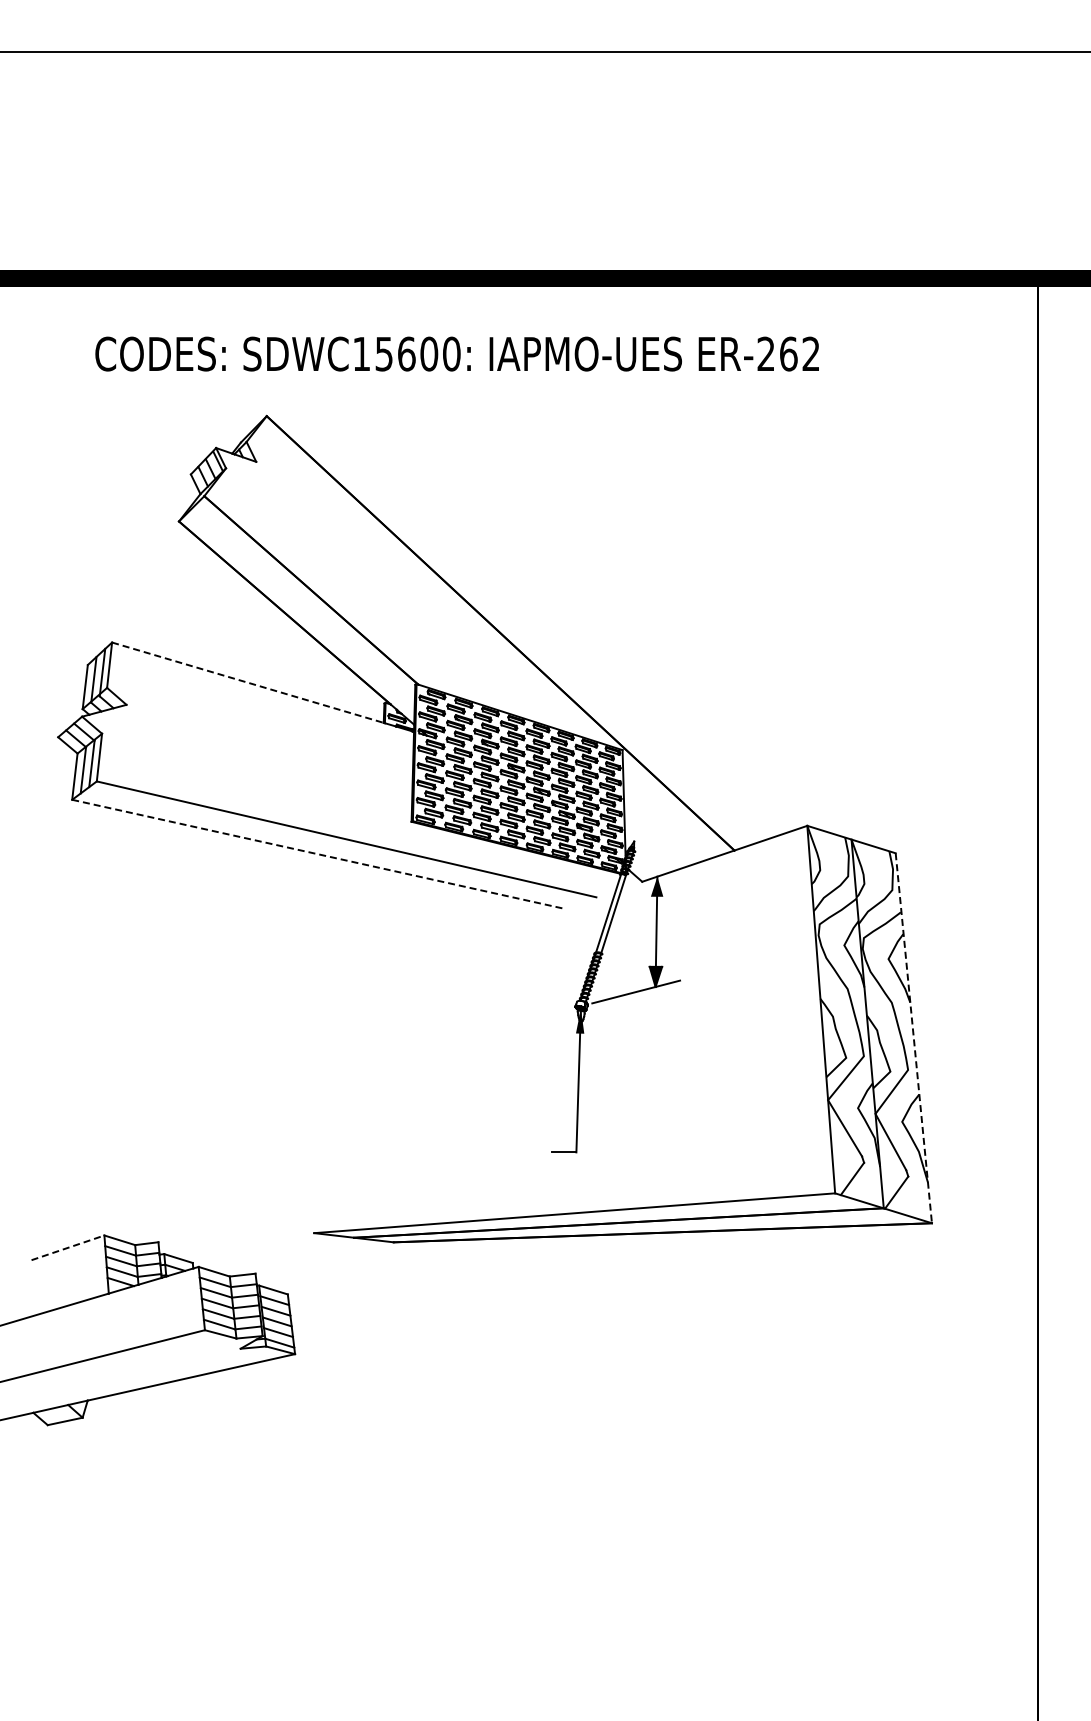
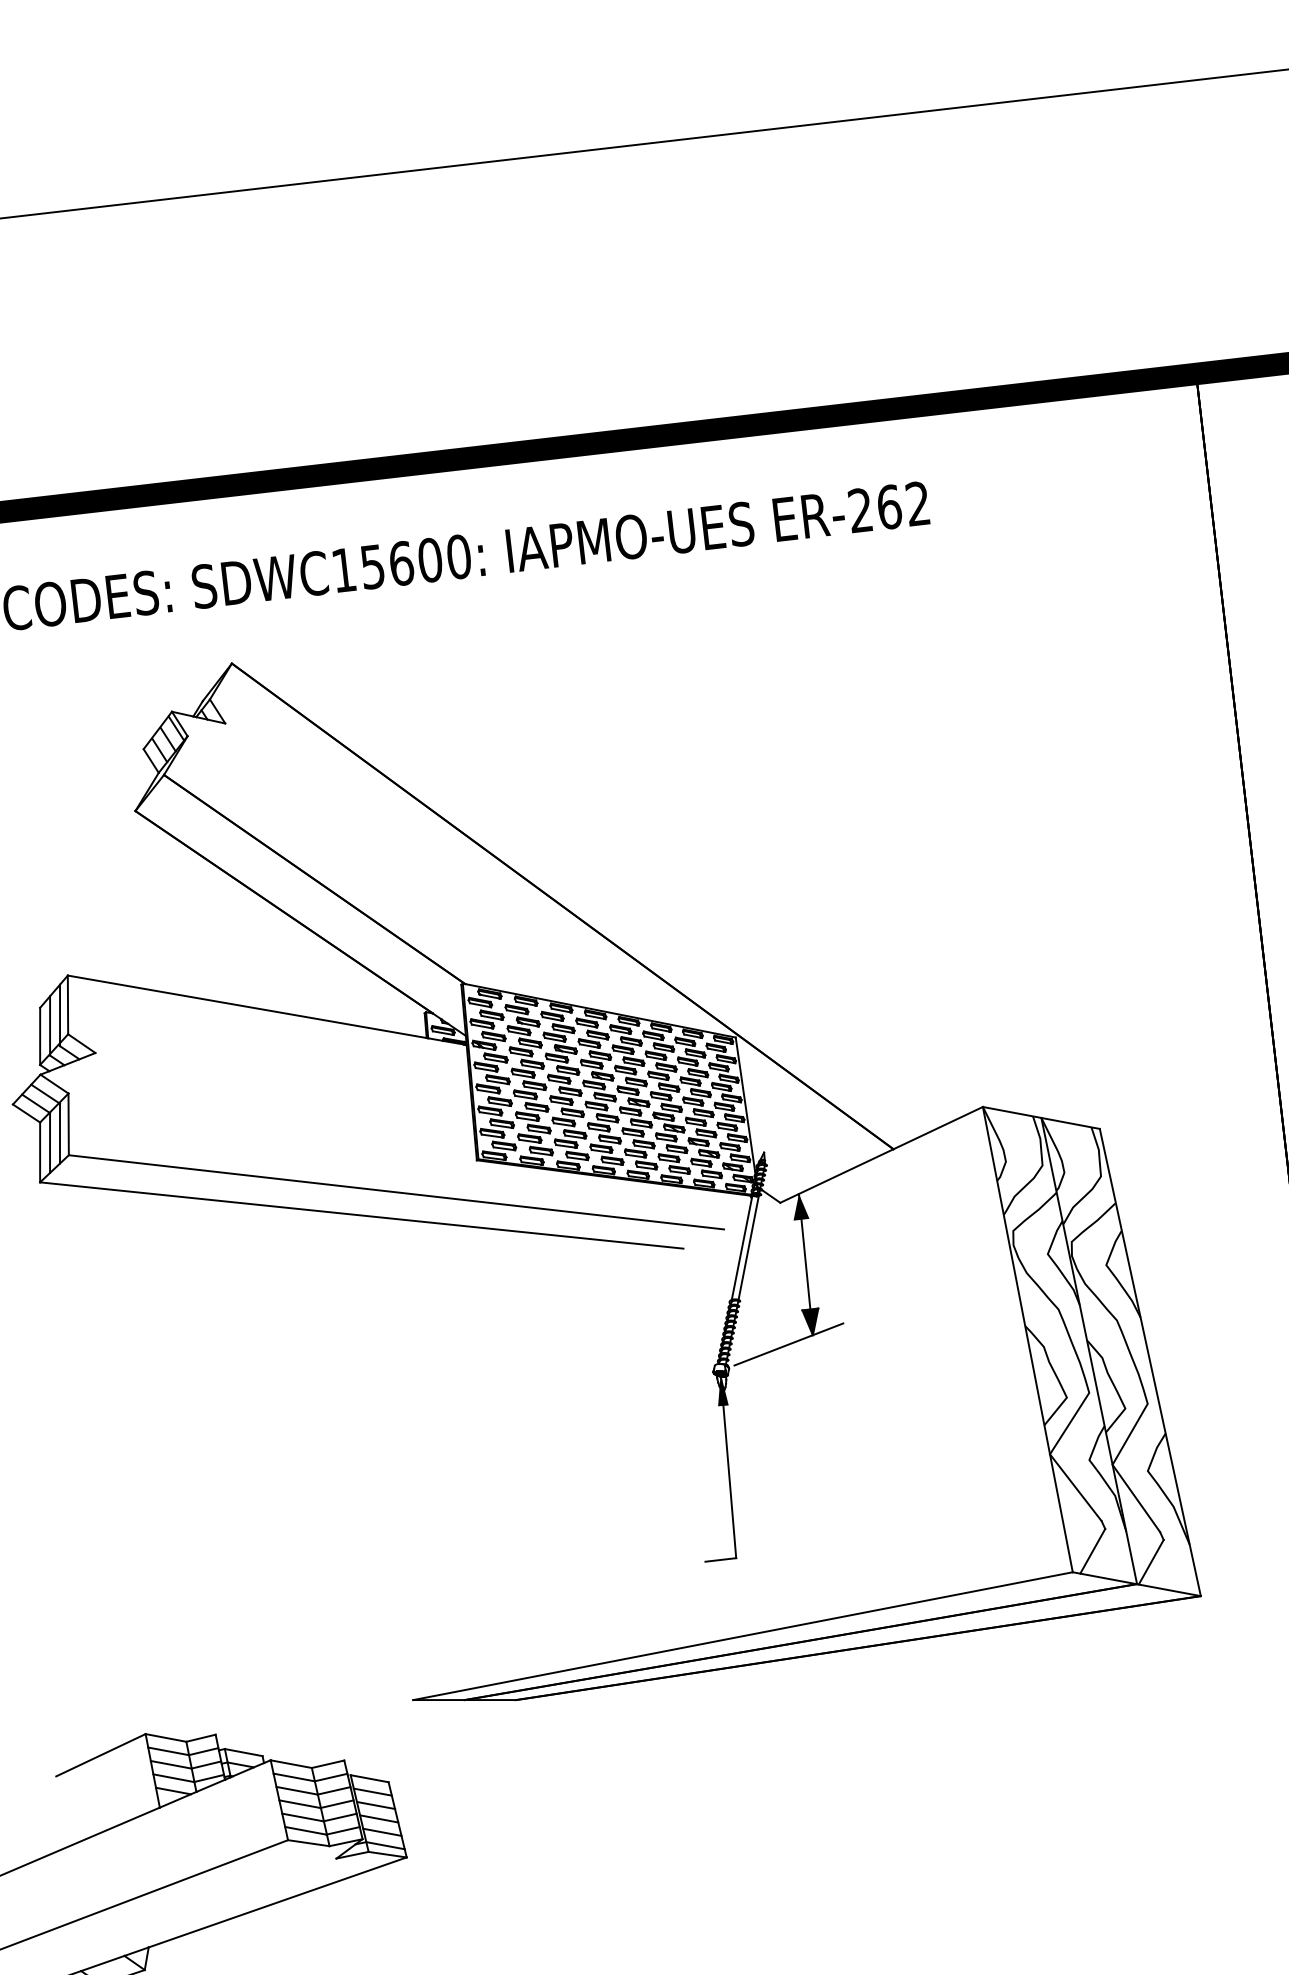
line: (247, 682) -> (246, 1006), dashed -> solid
line: (318, 854) -> (362, 1215), dashed -> solid
line: (913, 1038) -> (1149, 1362), dashed -> solid
line: (68, 1247) -> (101, 1754), dashed -> solid

